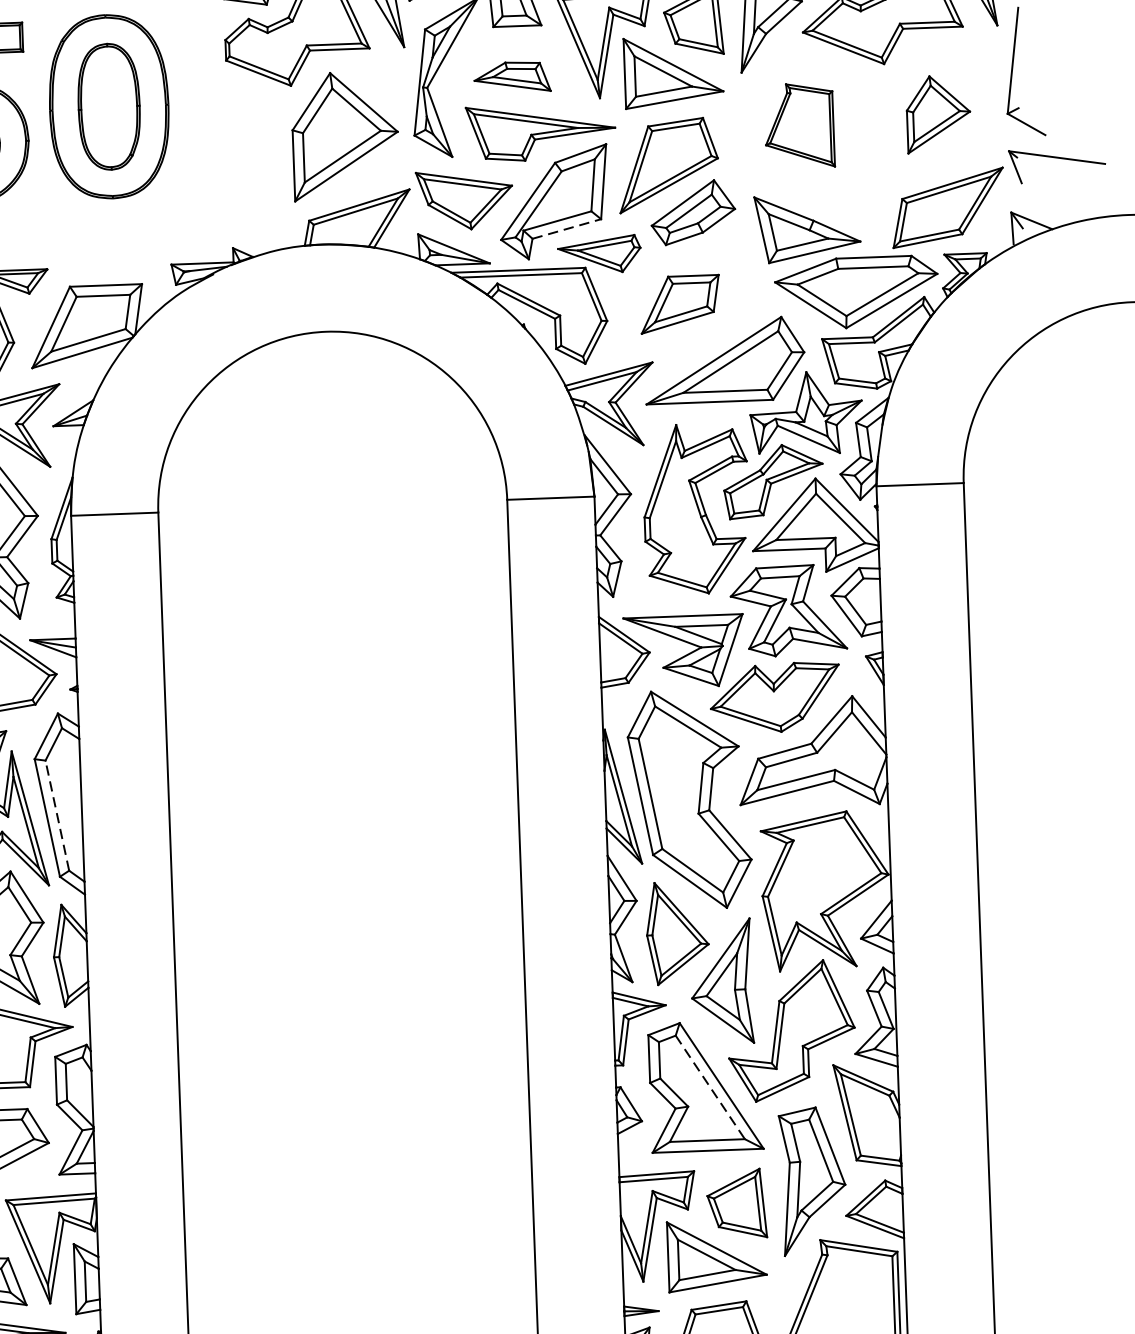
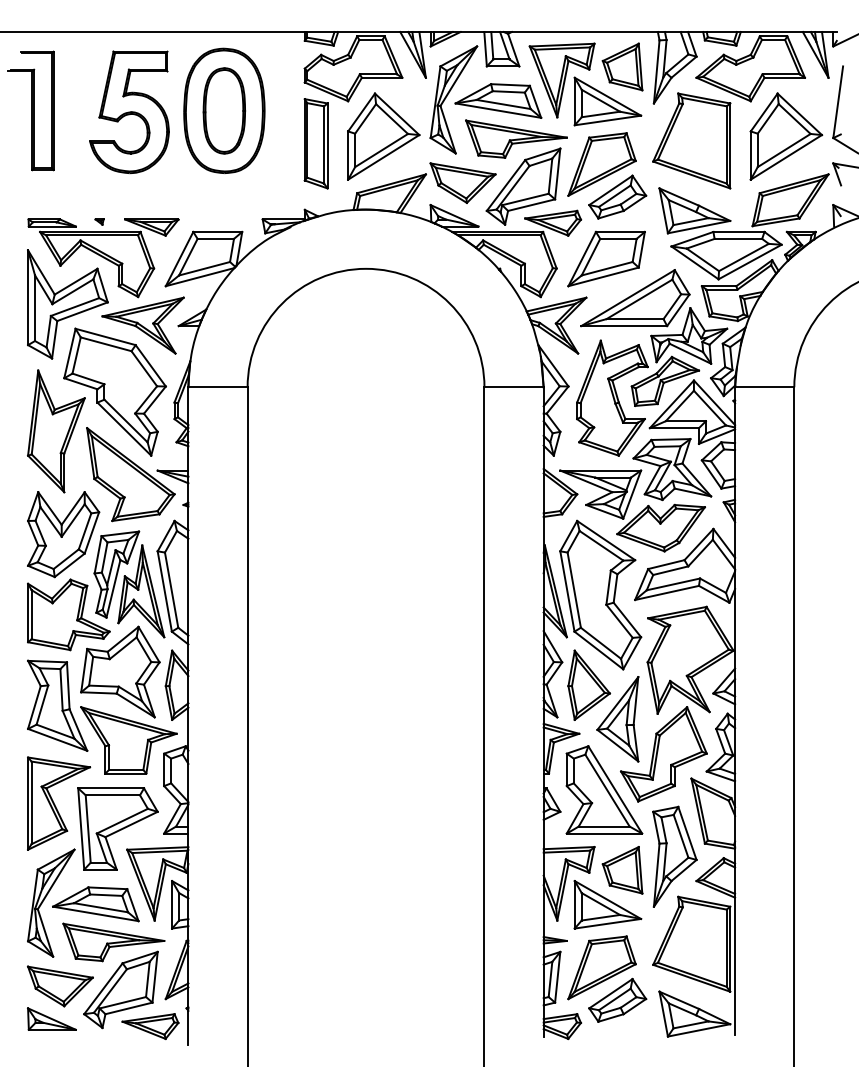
part: (512, 76) -> (498, 100), size x1.67
part: (938, 114) -> (786, 136), size x1.67
part: (798, 125) -> (691, 140), size x1.67
part: (245, 149) -> (315, 143), added
line: (568, 229) -> (532, 205), dashed -> solid
part: (680, 303) -> (606, 258), size x1.43
line: (57, 814) -> (171, 589), dashed -> solid
line: (710, 1088) -> (607, 791), dashed -> solid

